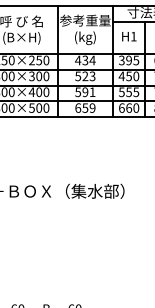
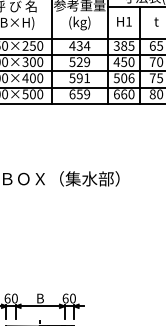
text: (129, 60) -> (124, 45), 395 -> 385
text: (92, 75) -> (87, 61), 523 -> 529
text: (132, 92) -> (127, 78), 555 -> 506

